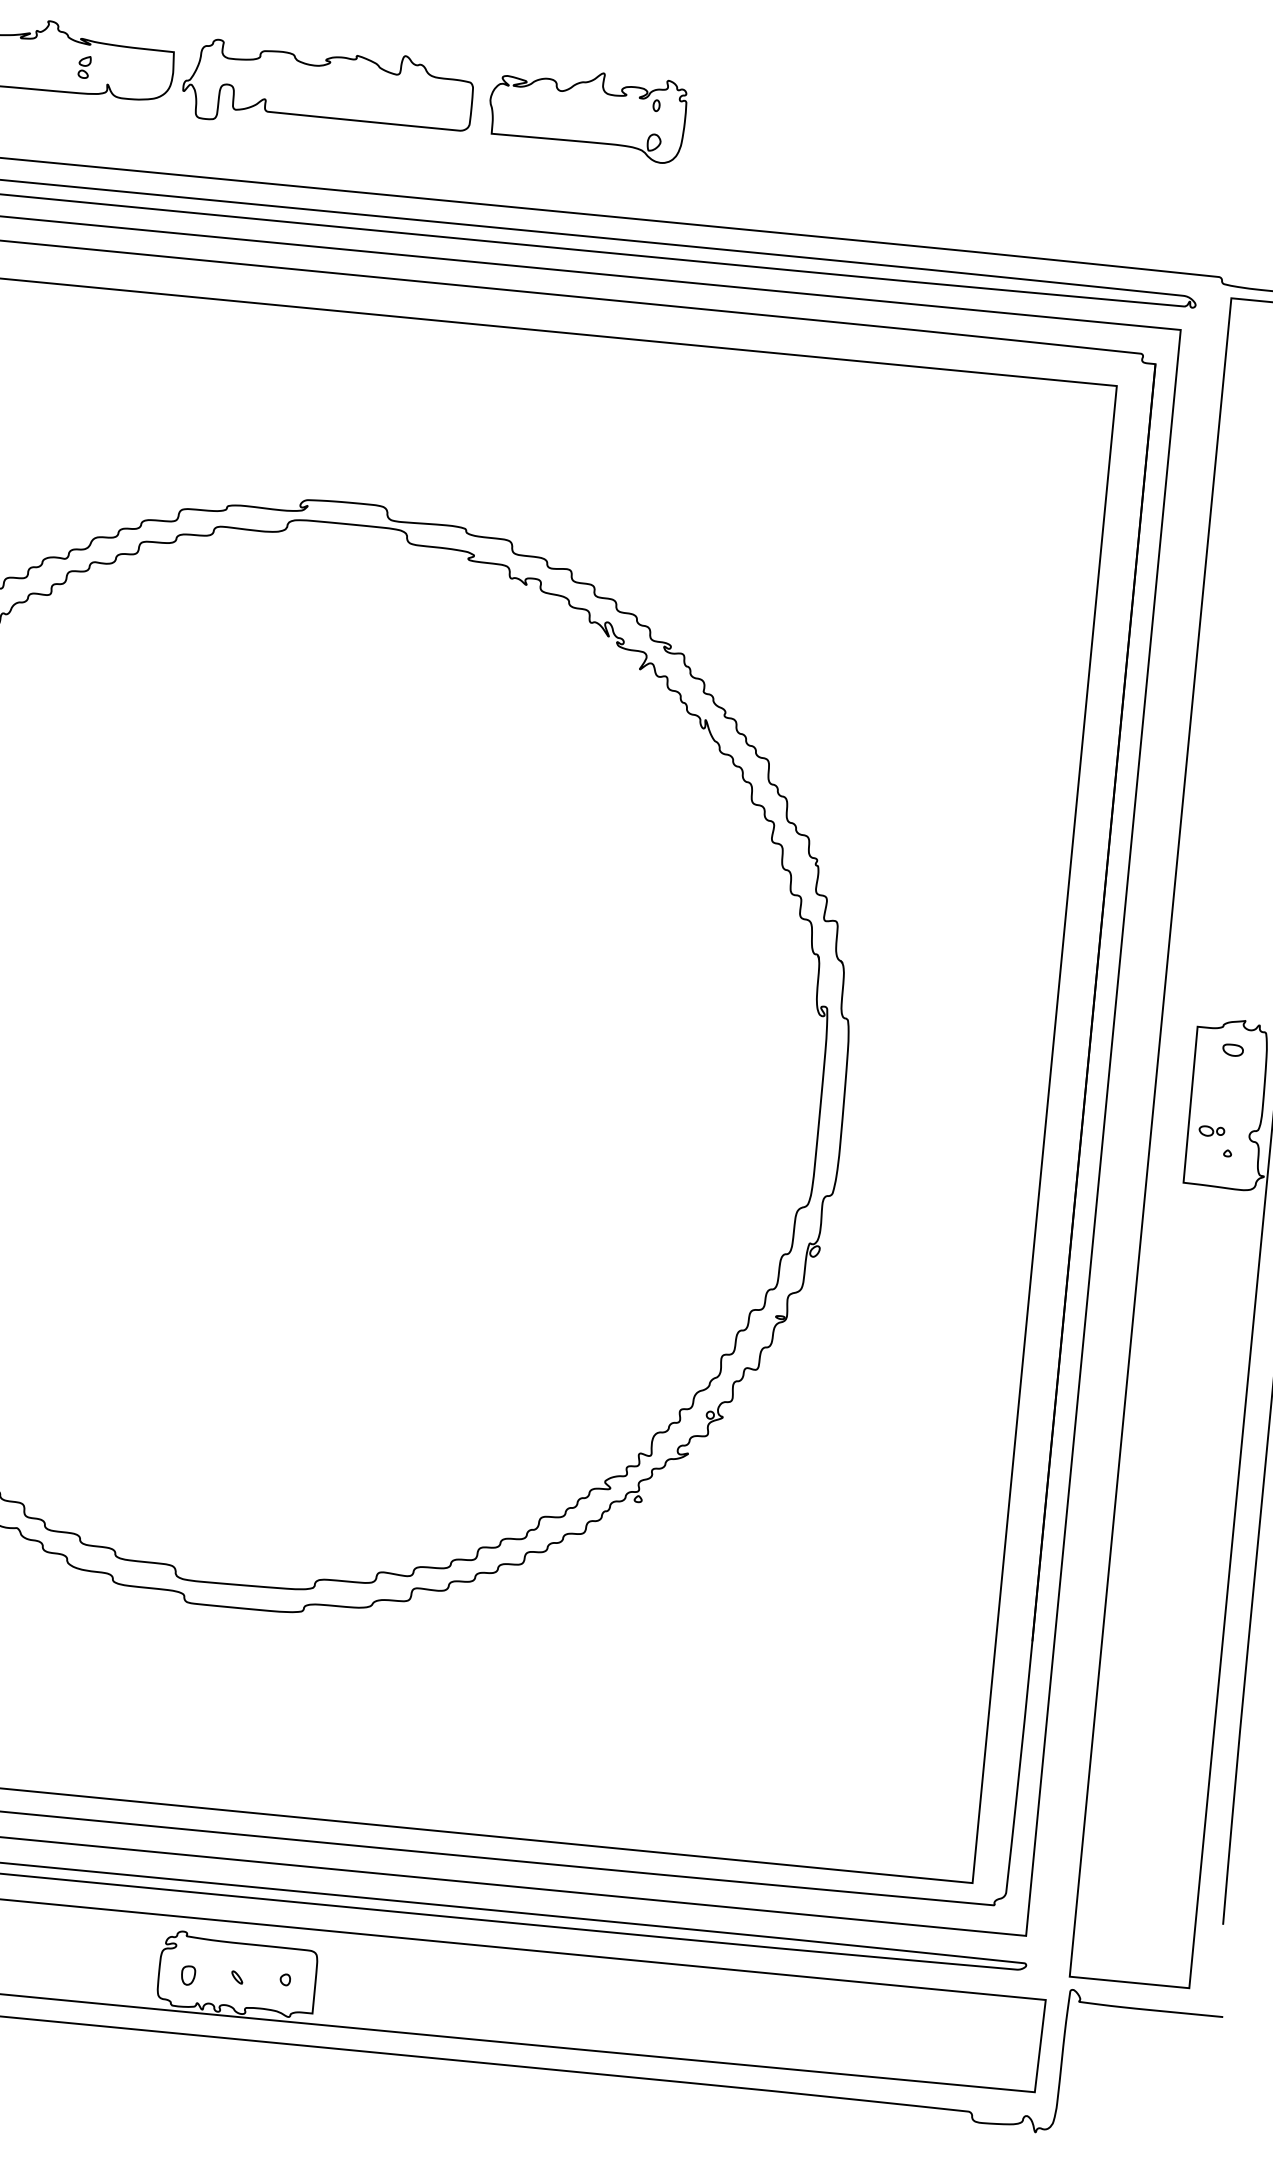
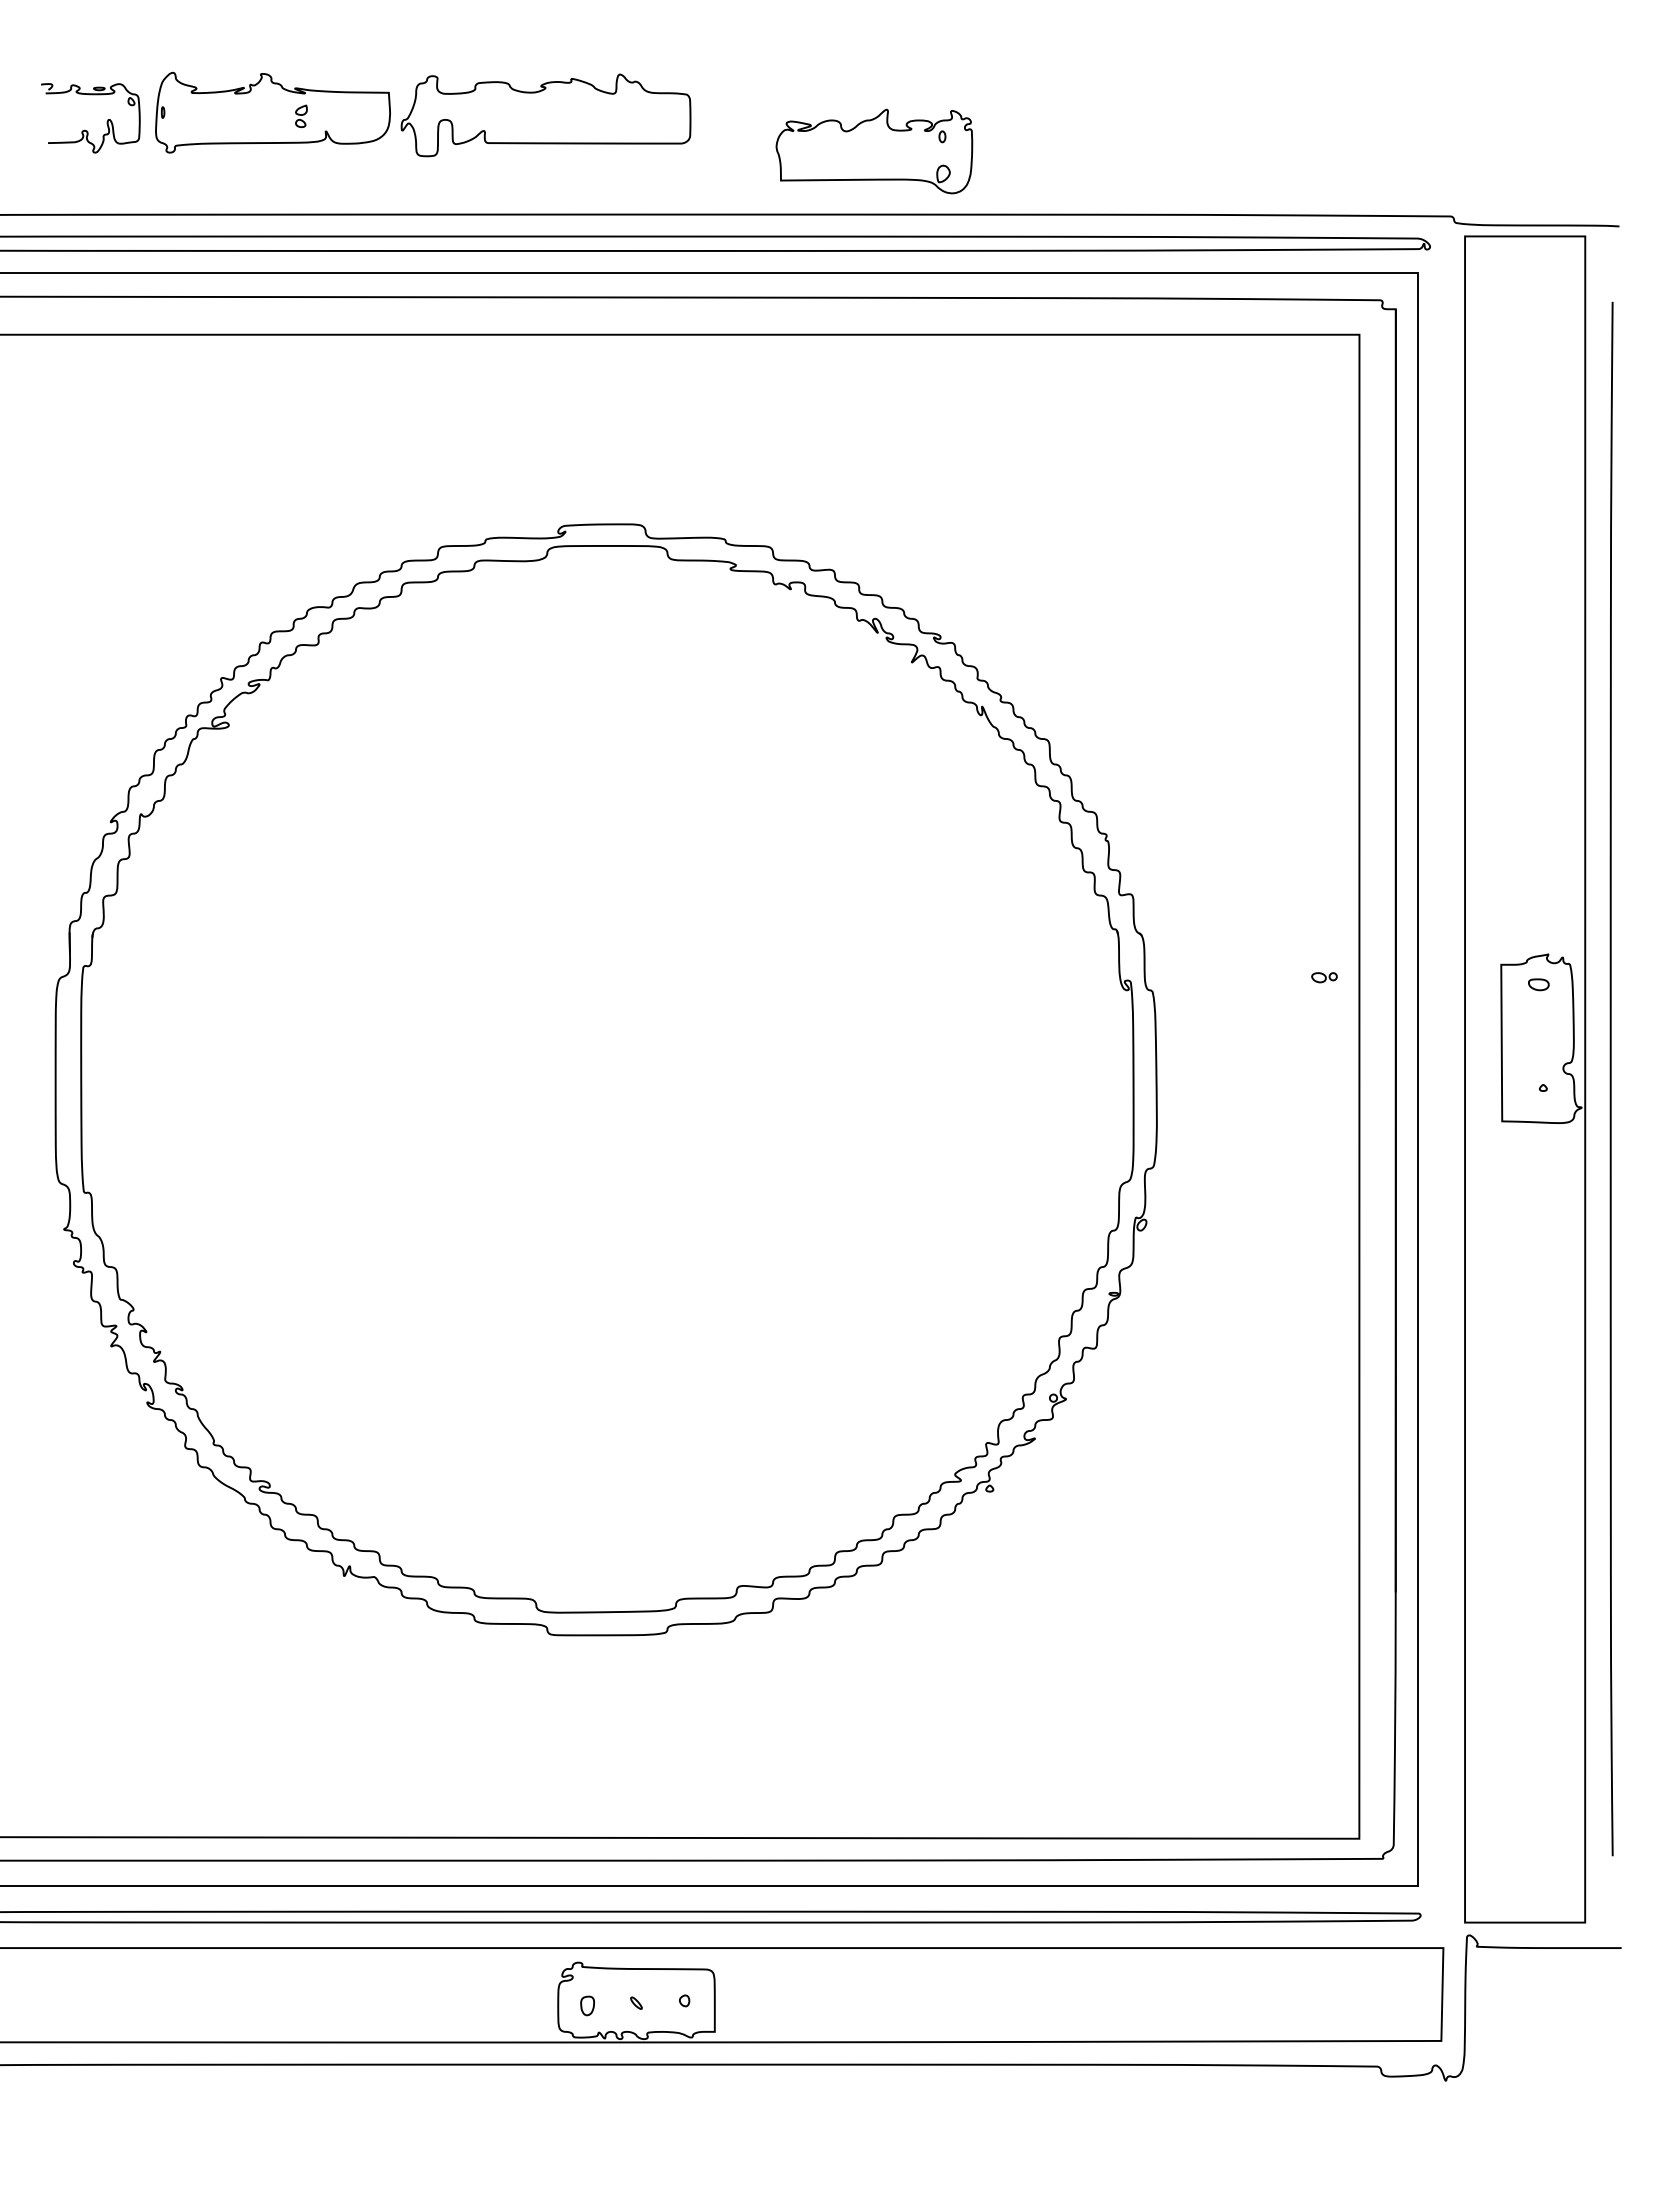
part: (587, 113) -> (874, 151), moved
part: (1211, 1131) -> (1324, 977), moved

